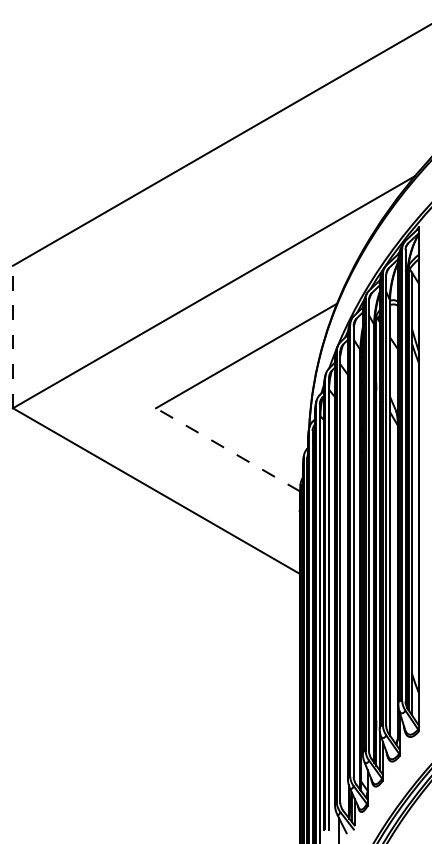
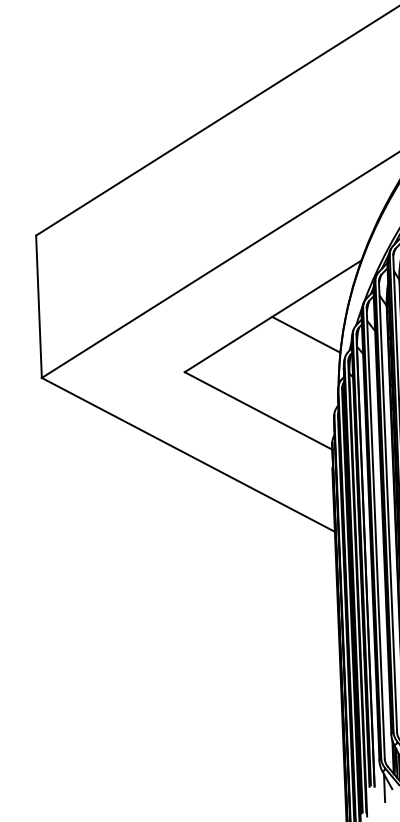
line: (12, 336) -> (38, 306), dashed -> solid
line: (278, 375) -> (305, 334), added
line: (227, 449) -> (257, 410), dashed -> solid

